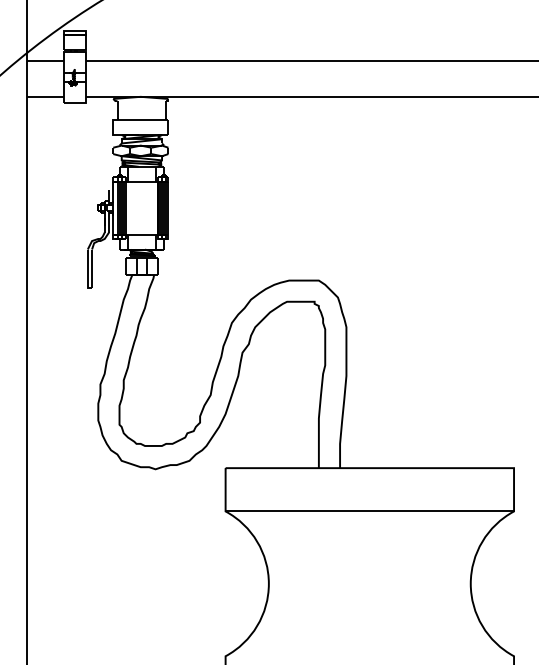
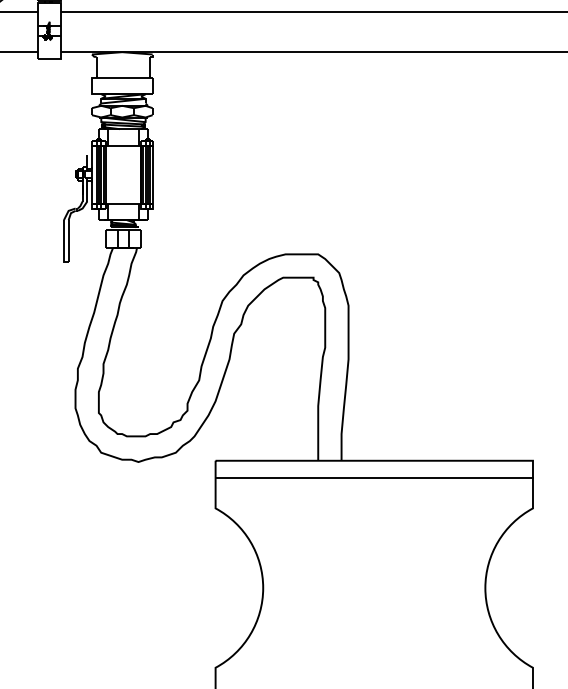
line: (369, 511) -> (373, 477), moved

